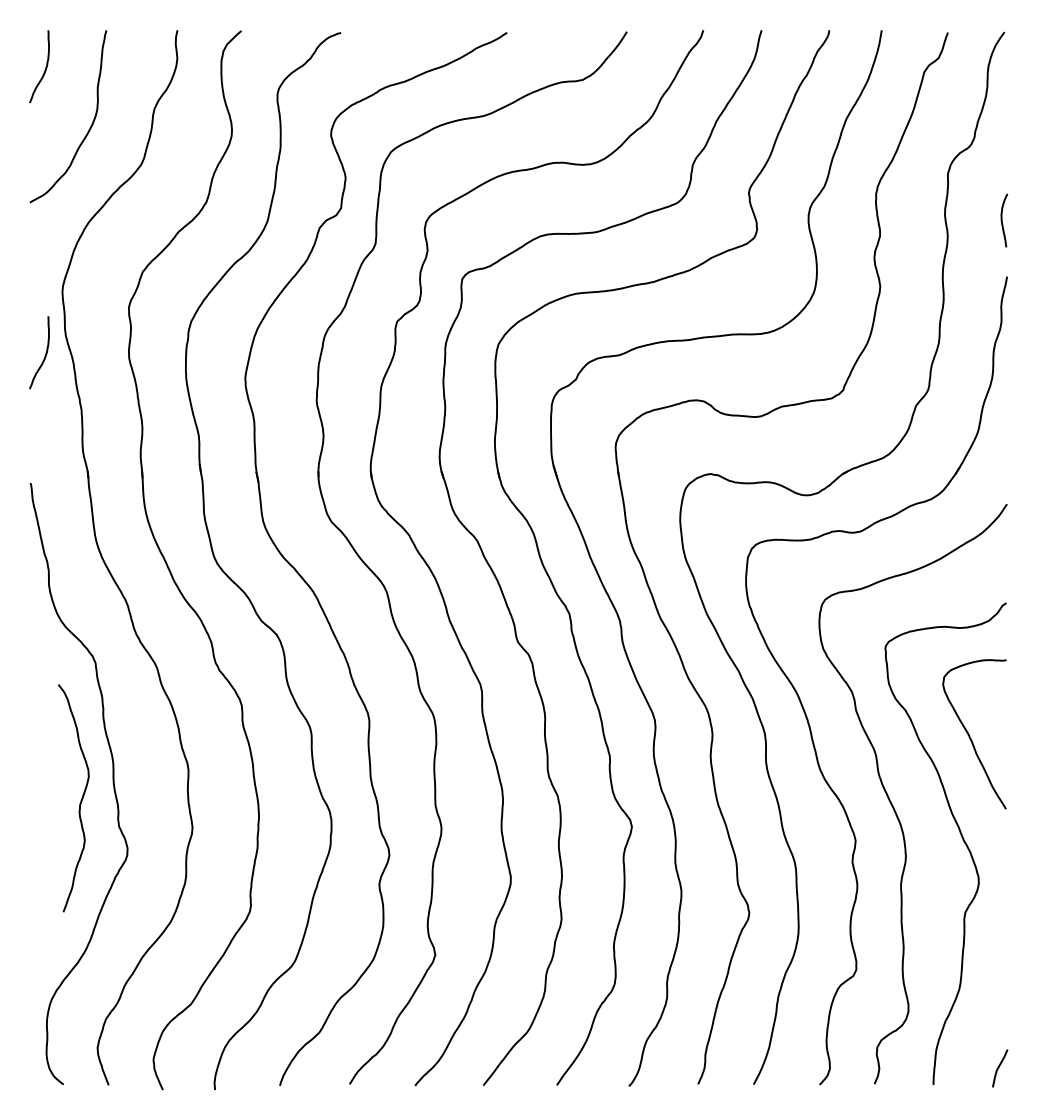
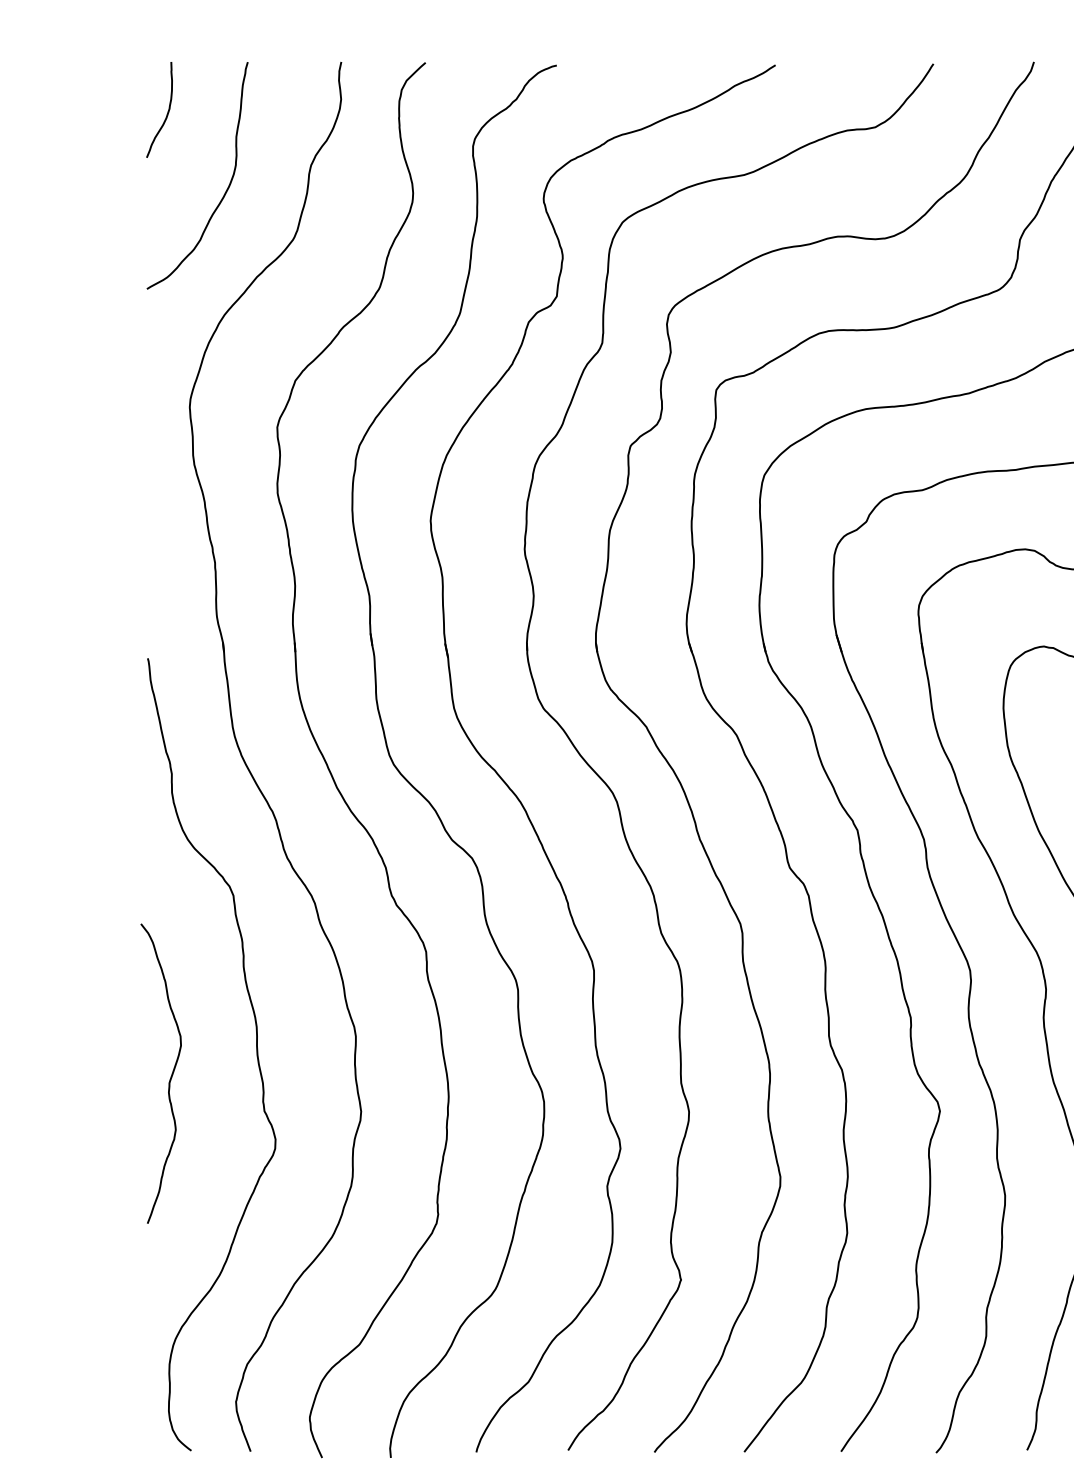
curve: (44, 355) -> (166, 490), removed
curve: (80, 800) -> (170, 1076), moved

